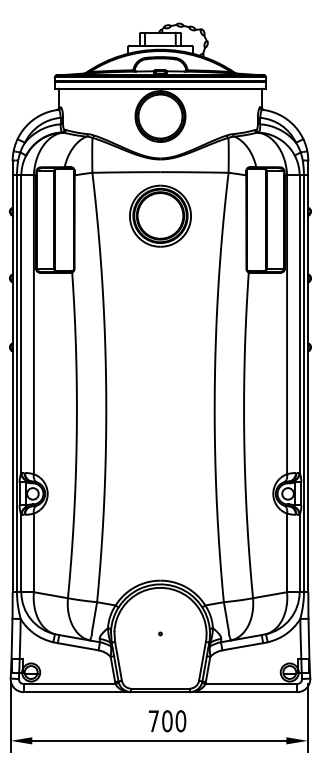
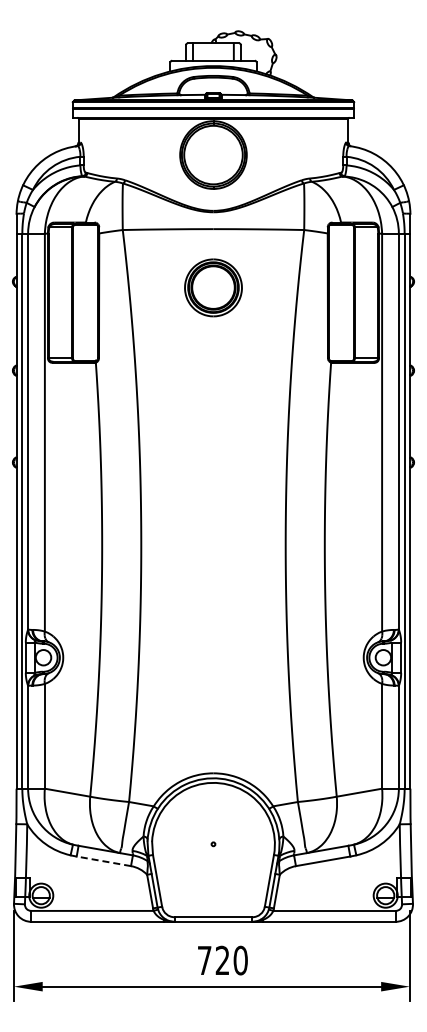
part: (160, 215) -> (213, 287), size x0.7
line: (77, 646) -> (103, 861), solid -> dashed
text: (167, 721) -> (222, 960), 700 -> 720

